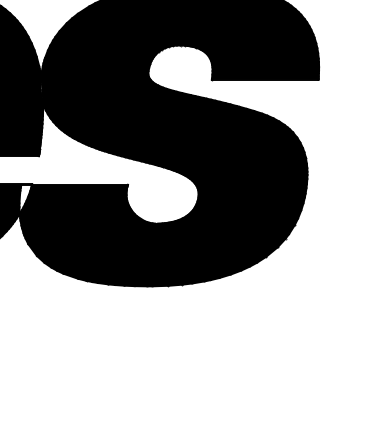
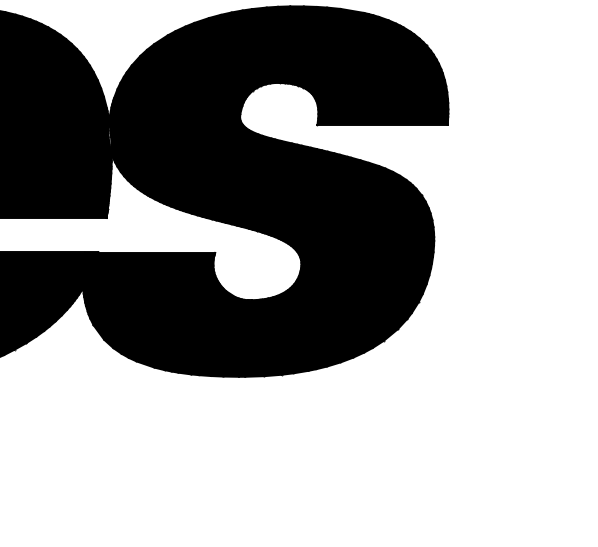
fill: (25, 199) -> (90, 270), added

